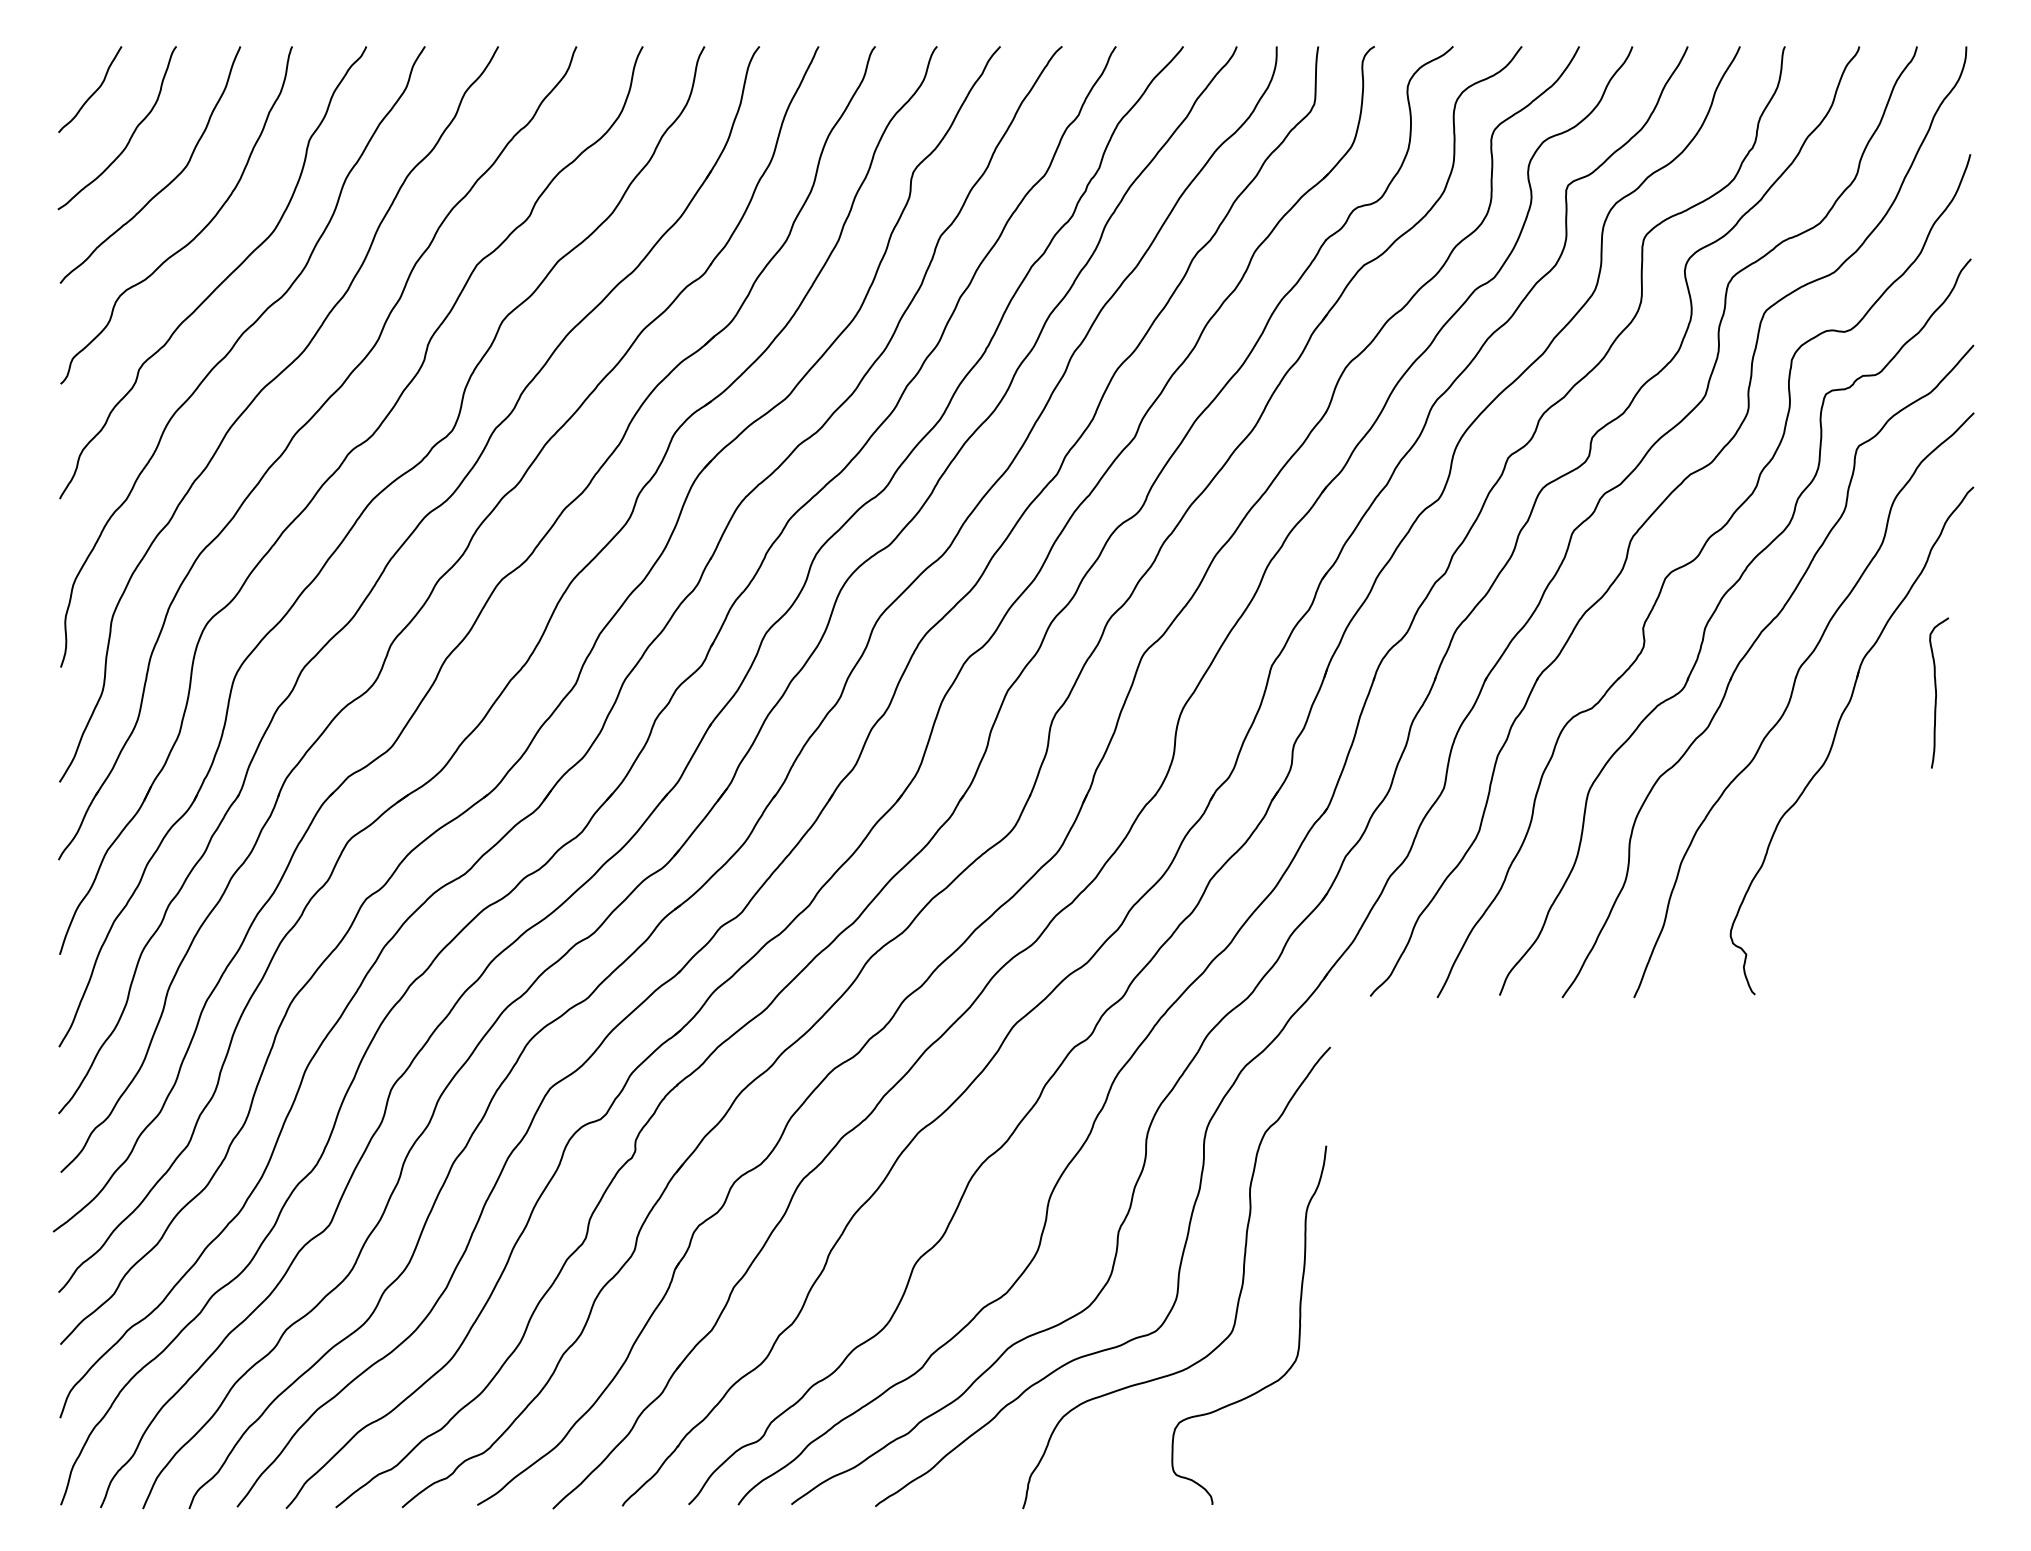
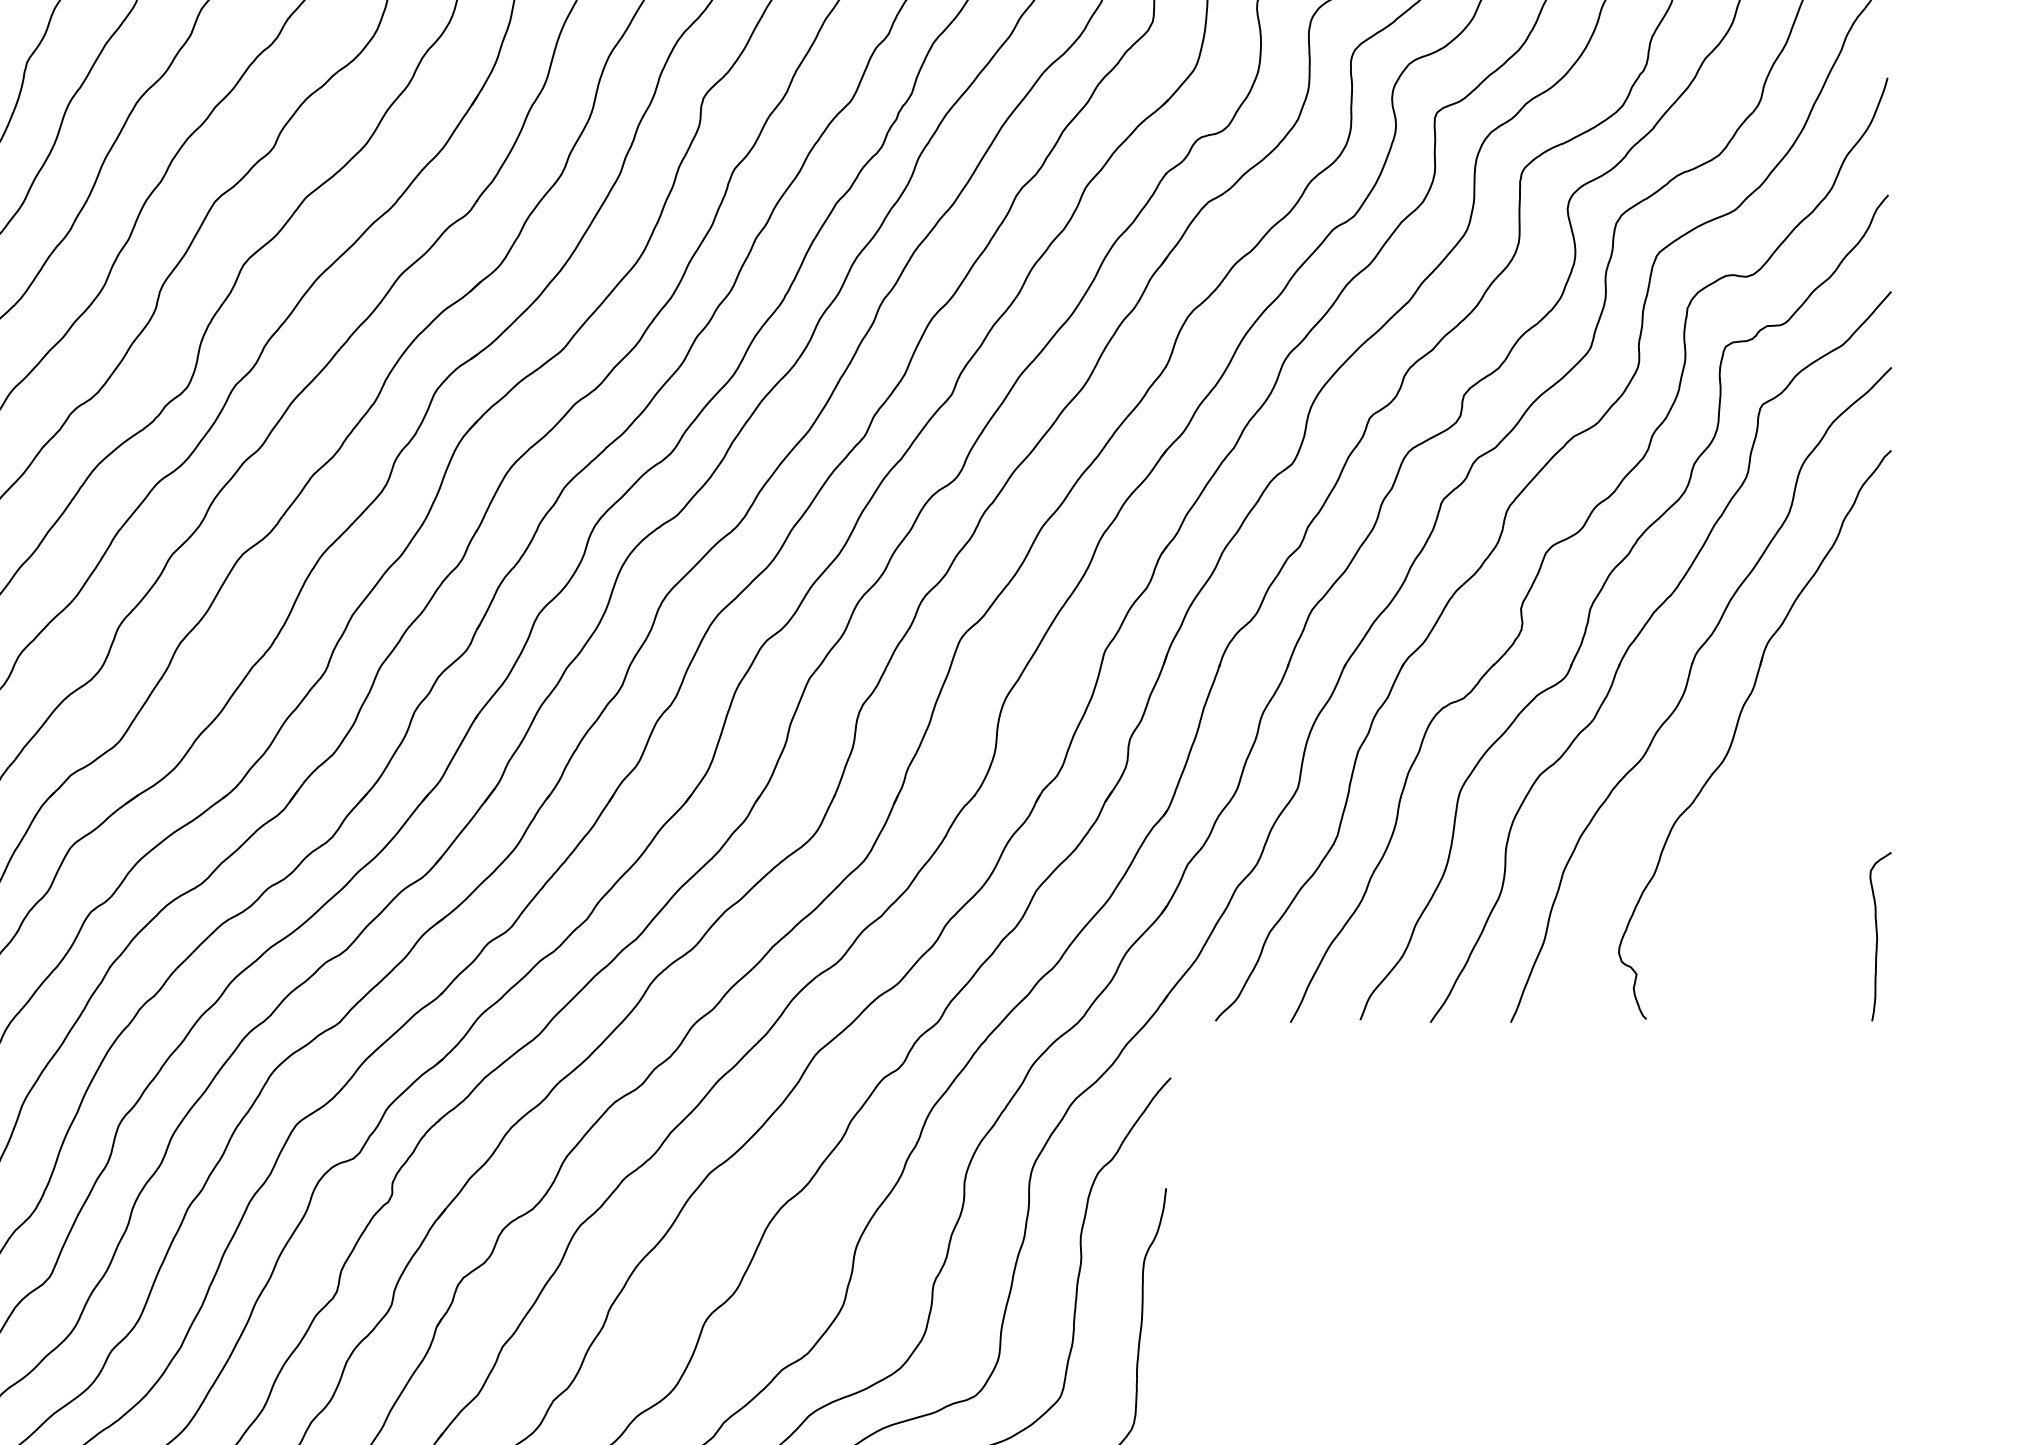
curve: (1936, 692) -> (1877, 936), moved

